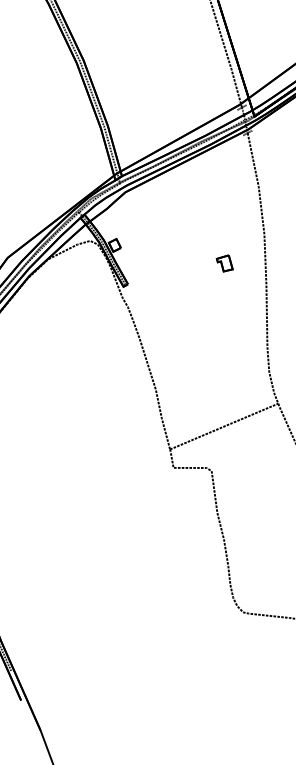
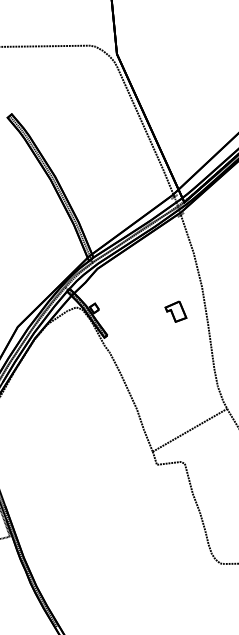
part: (224, 263) -> (175, 311), size x1.67

